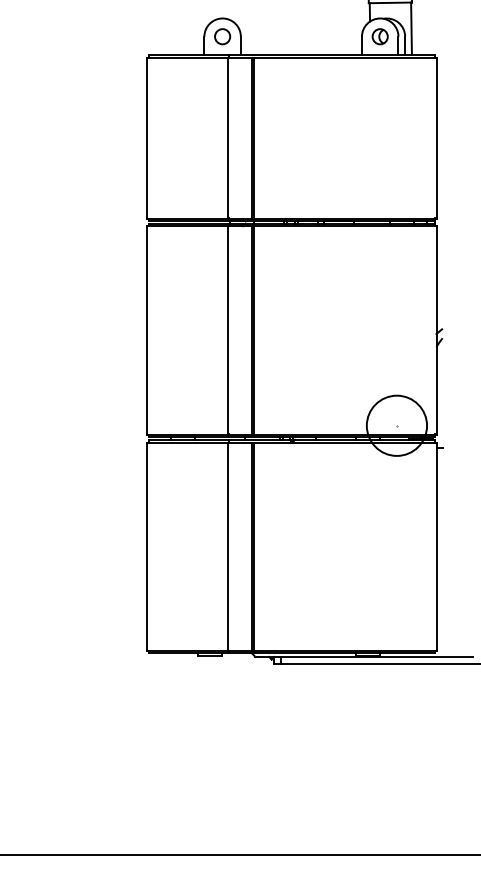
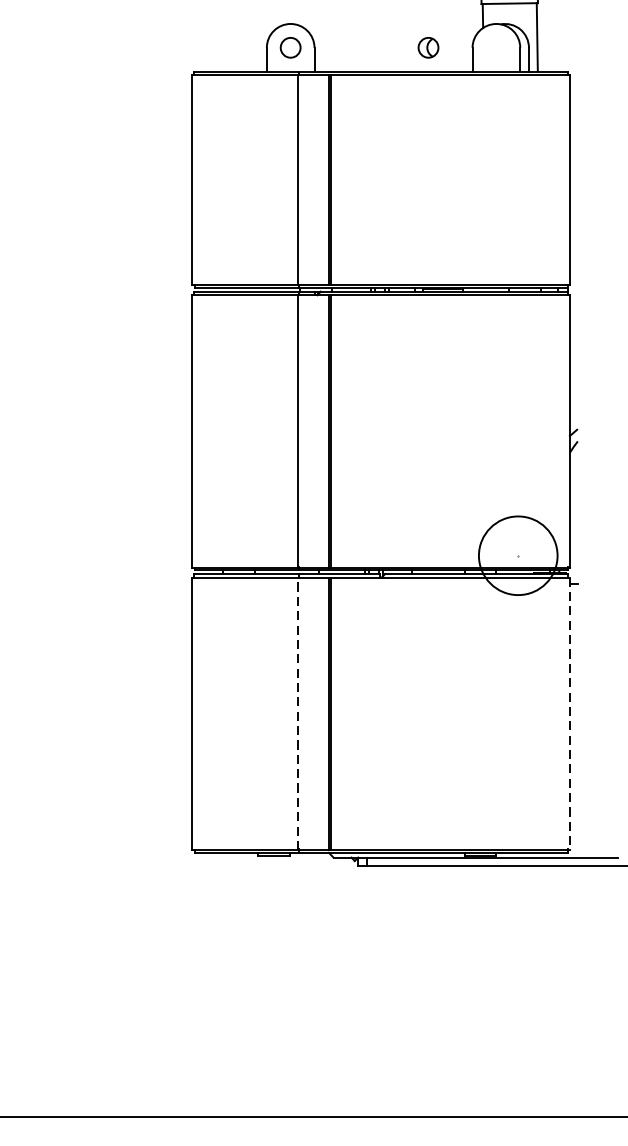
part: (379, 36) -> (427, 47), moved
line: (227, 546) -> (297, 713), solid -> dashed
line: (436, 547) -> (569, 714), solid -> dashed

